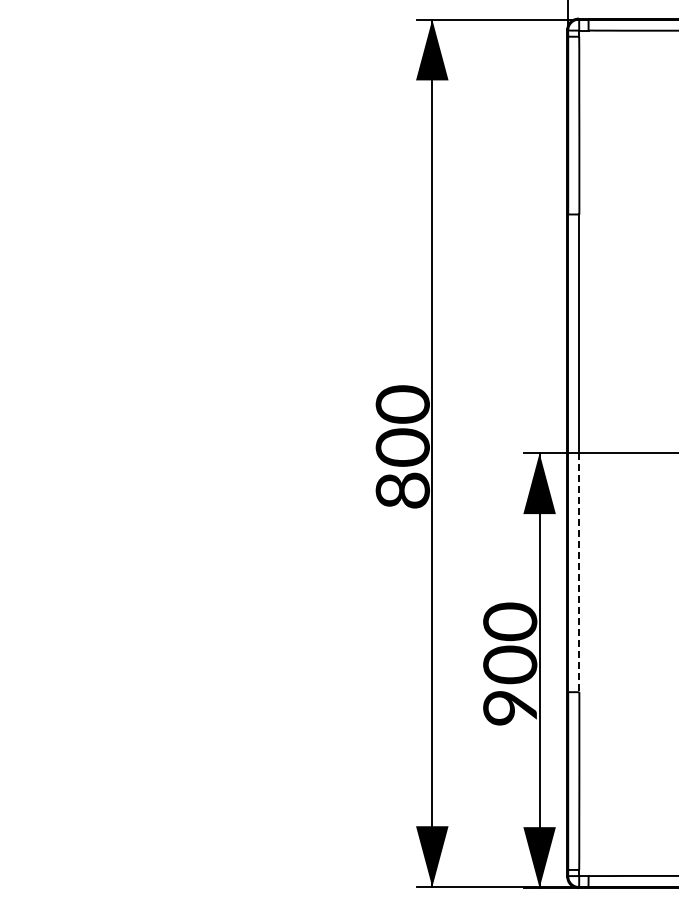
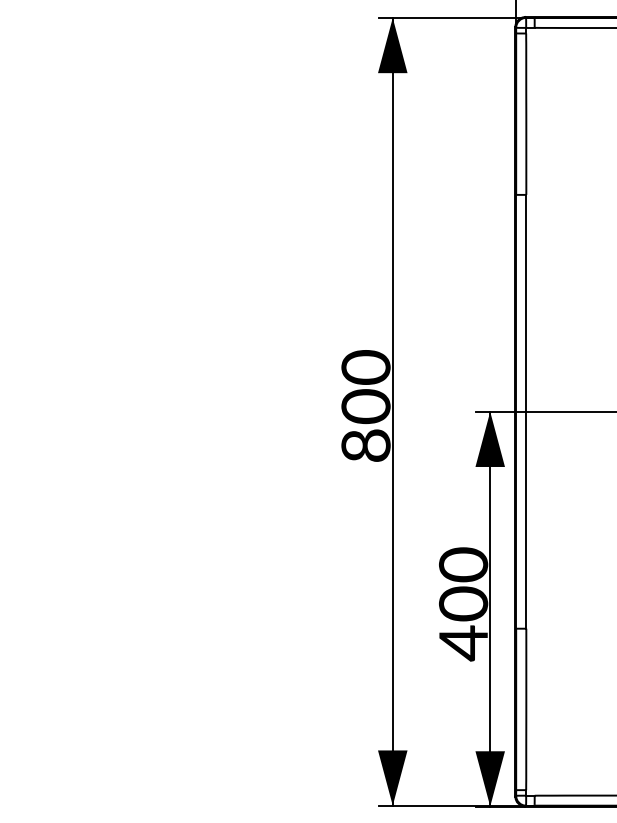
line: (579, 573) -> (526, 520), dashed -> solid
text: (509, 708) -> (462, 643), 900 -> 400

